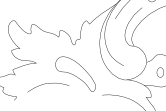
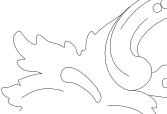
curve: (48, 83) -> (42, 89), moved

